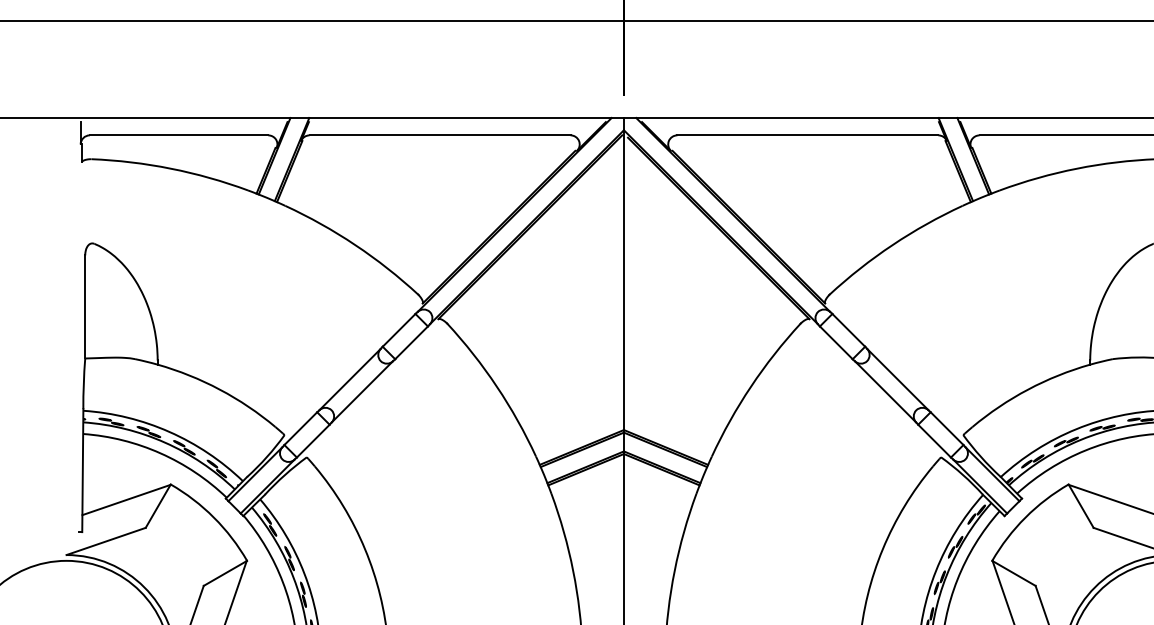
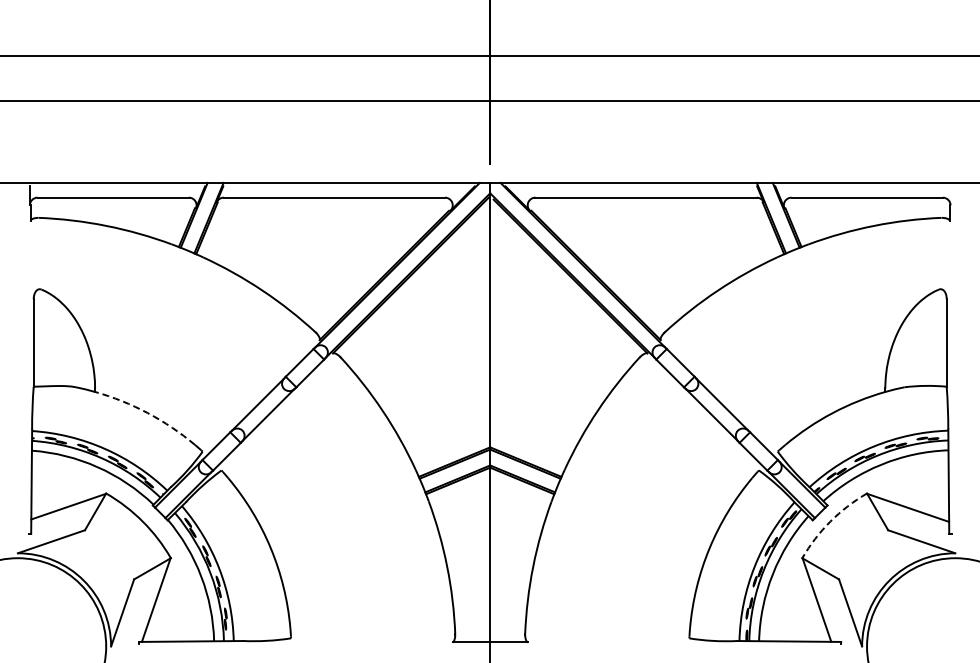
arc: (219, 390) -> (147, 413), solid -> dashed
arc: (1025, 517) -> (830, 521), solid -> dashed

